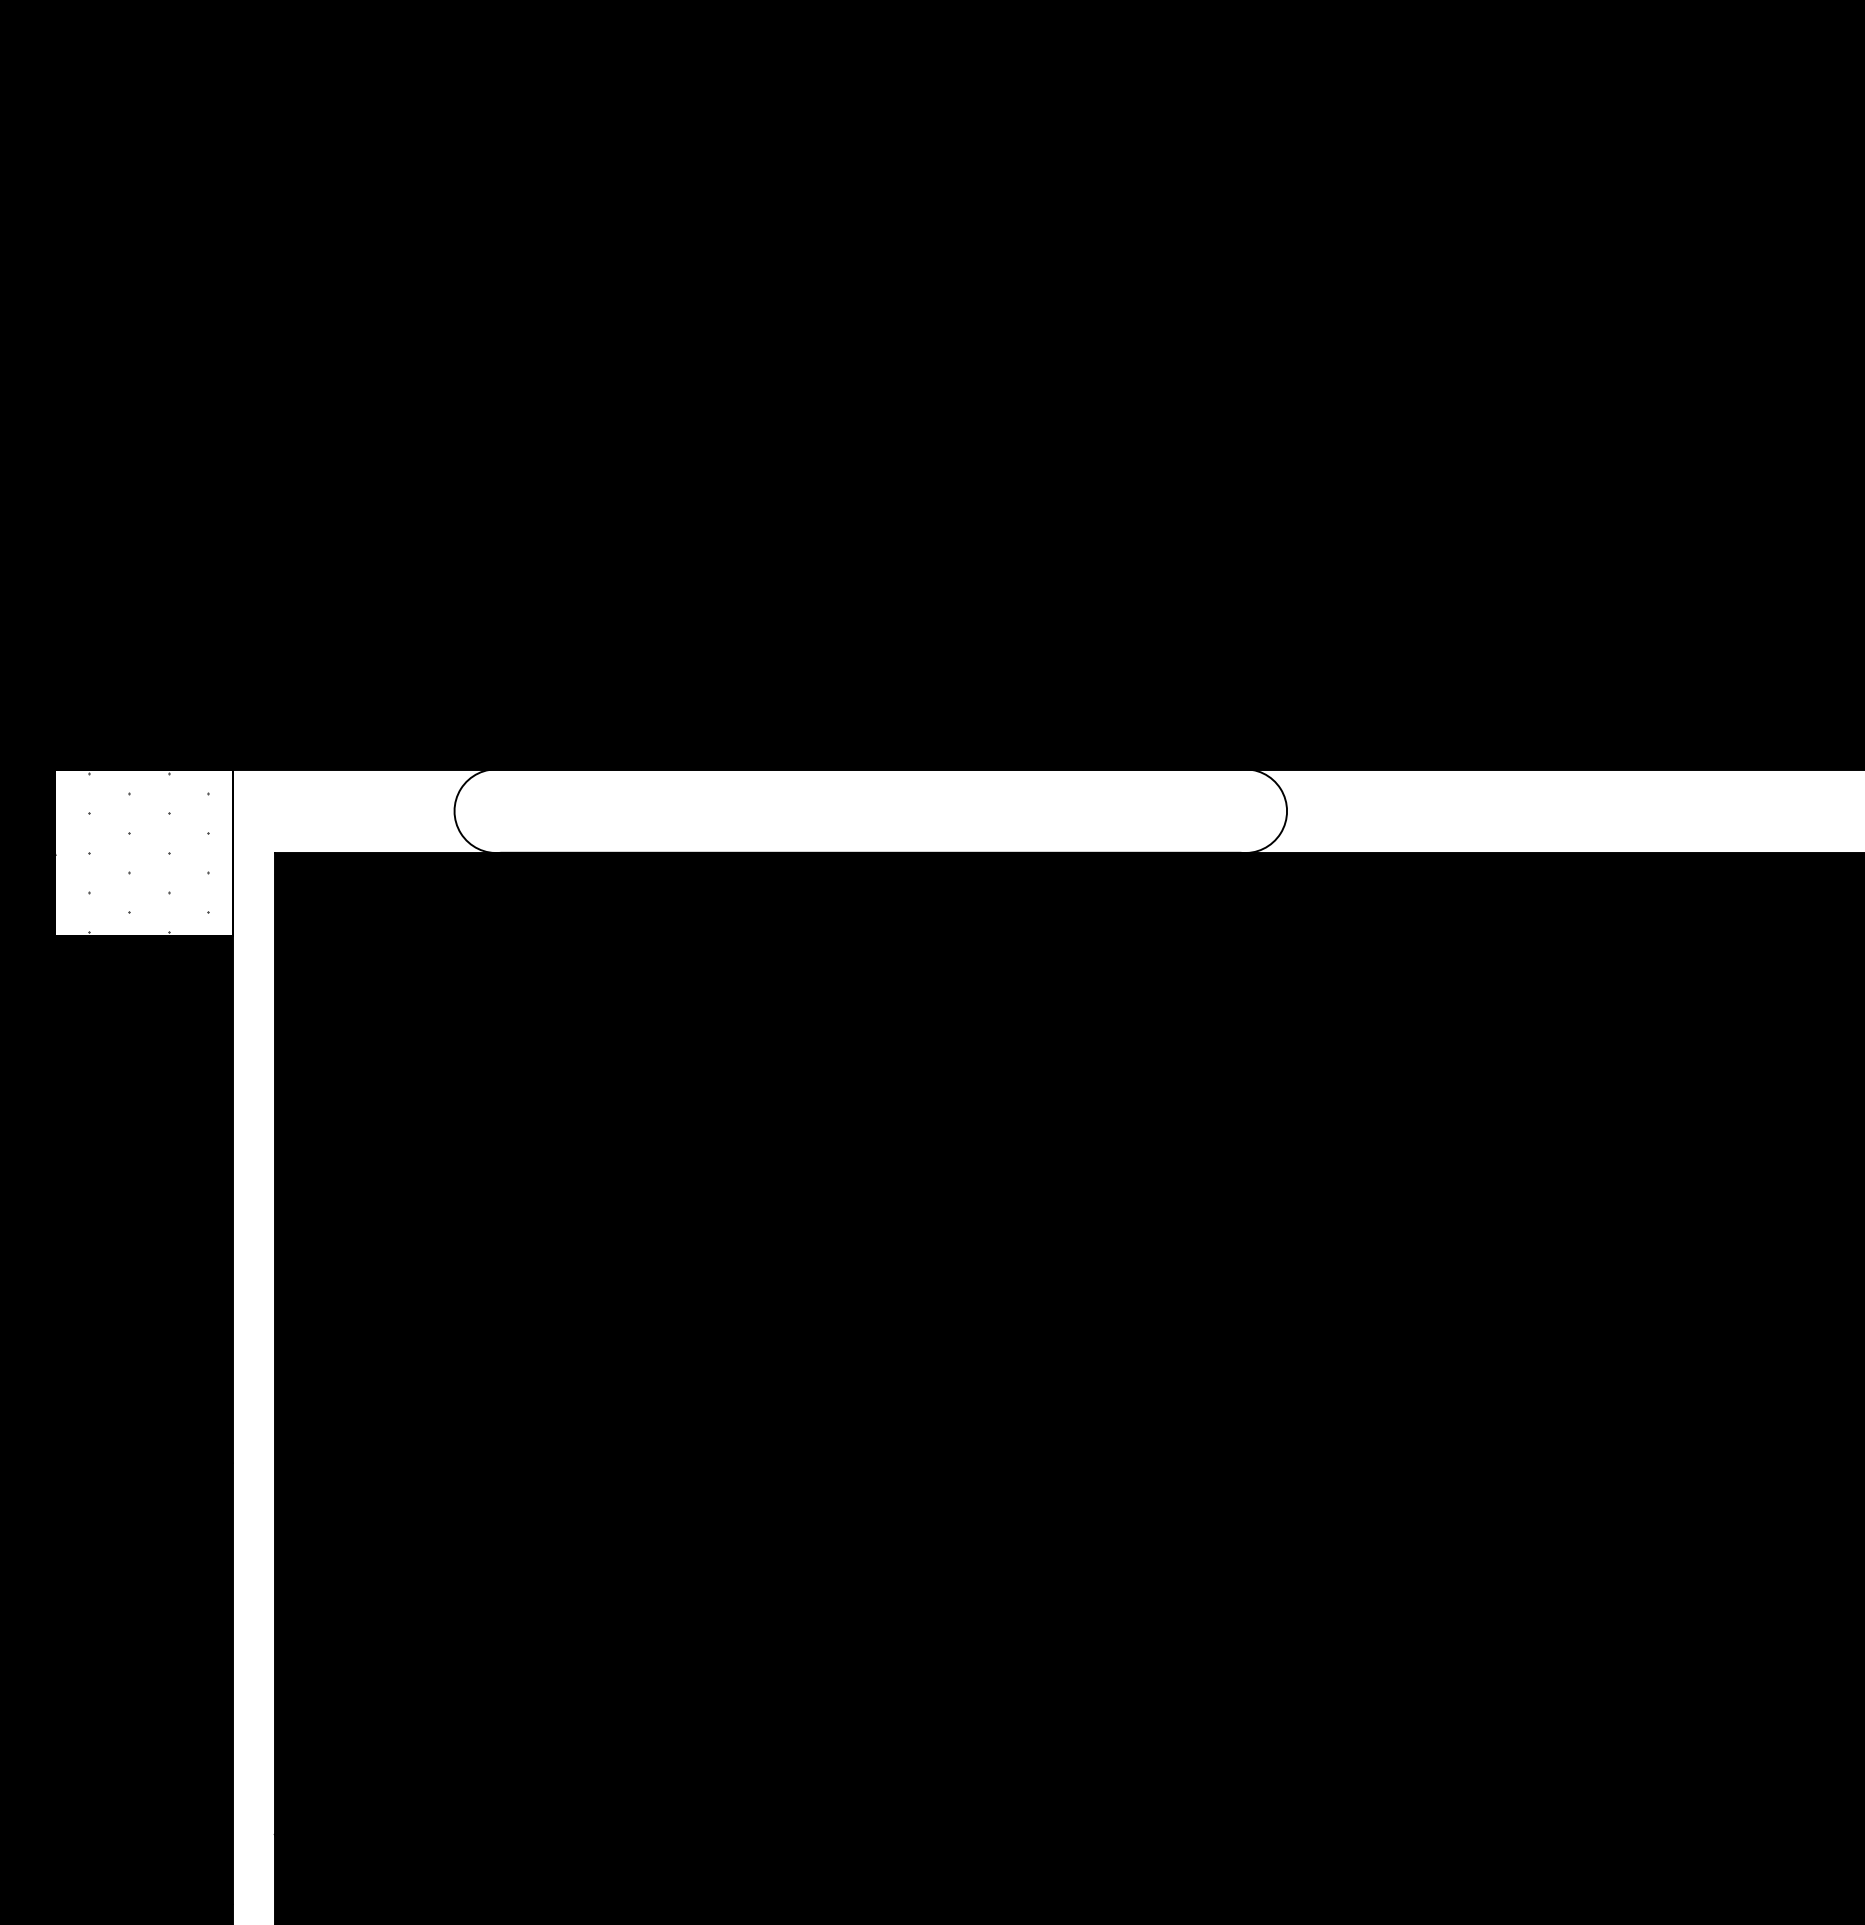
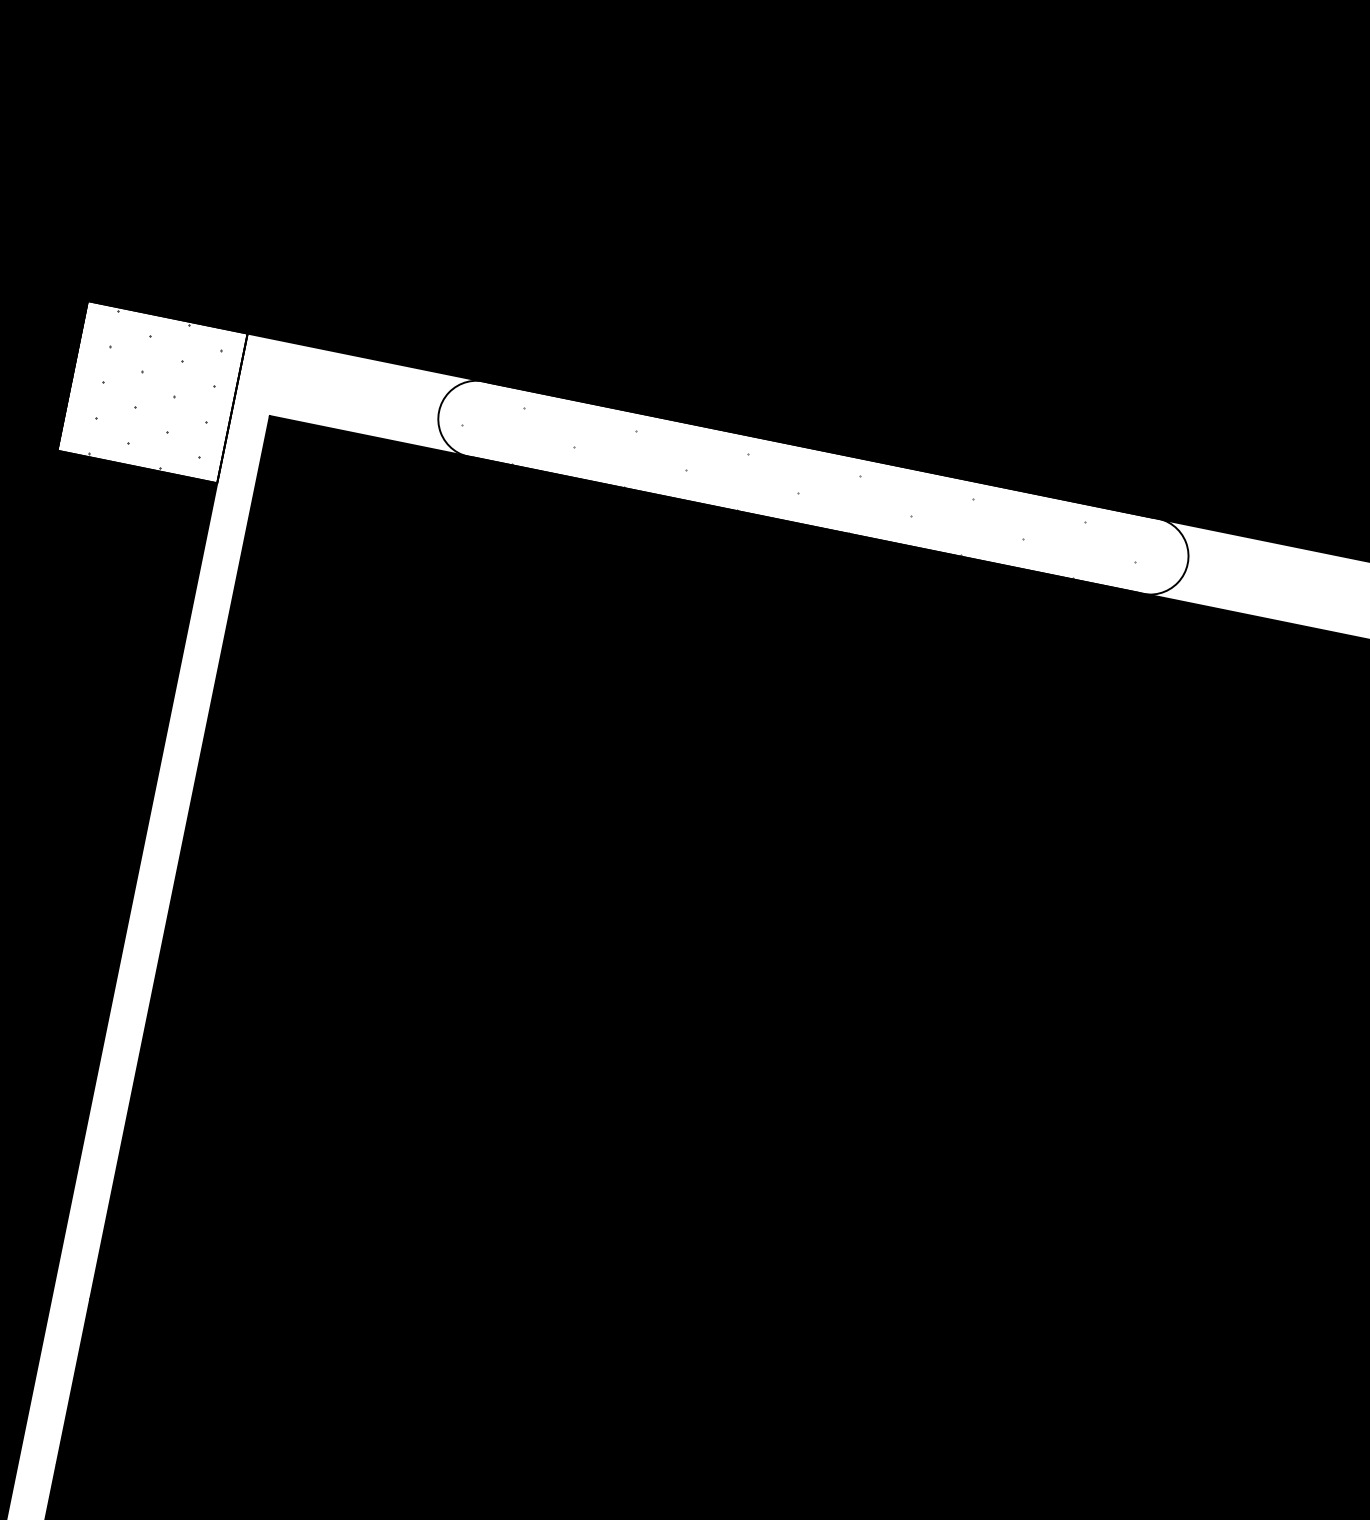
hatch: (855, 820) -> (797, 493), added

